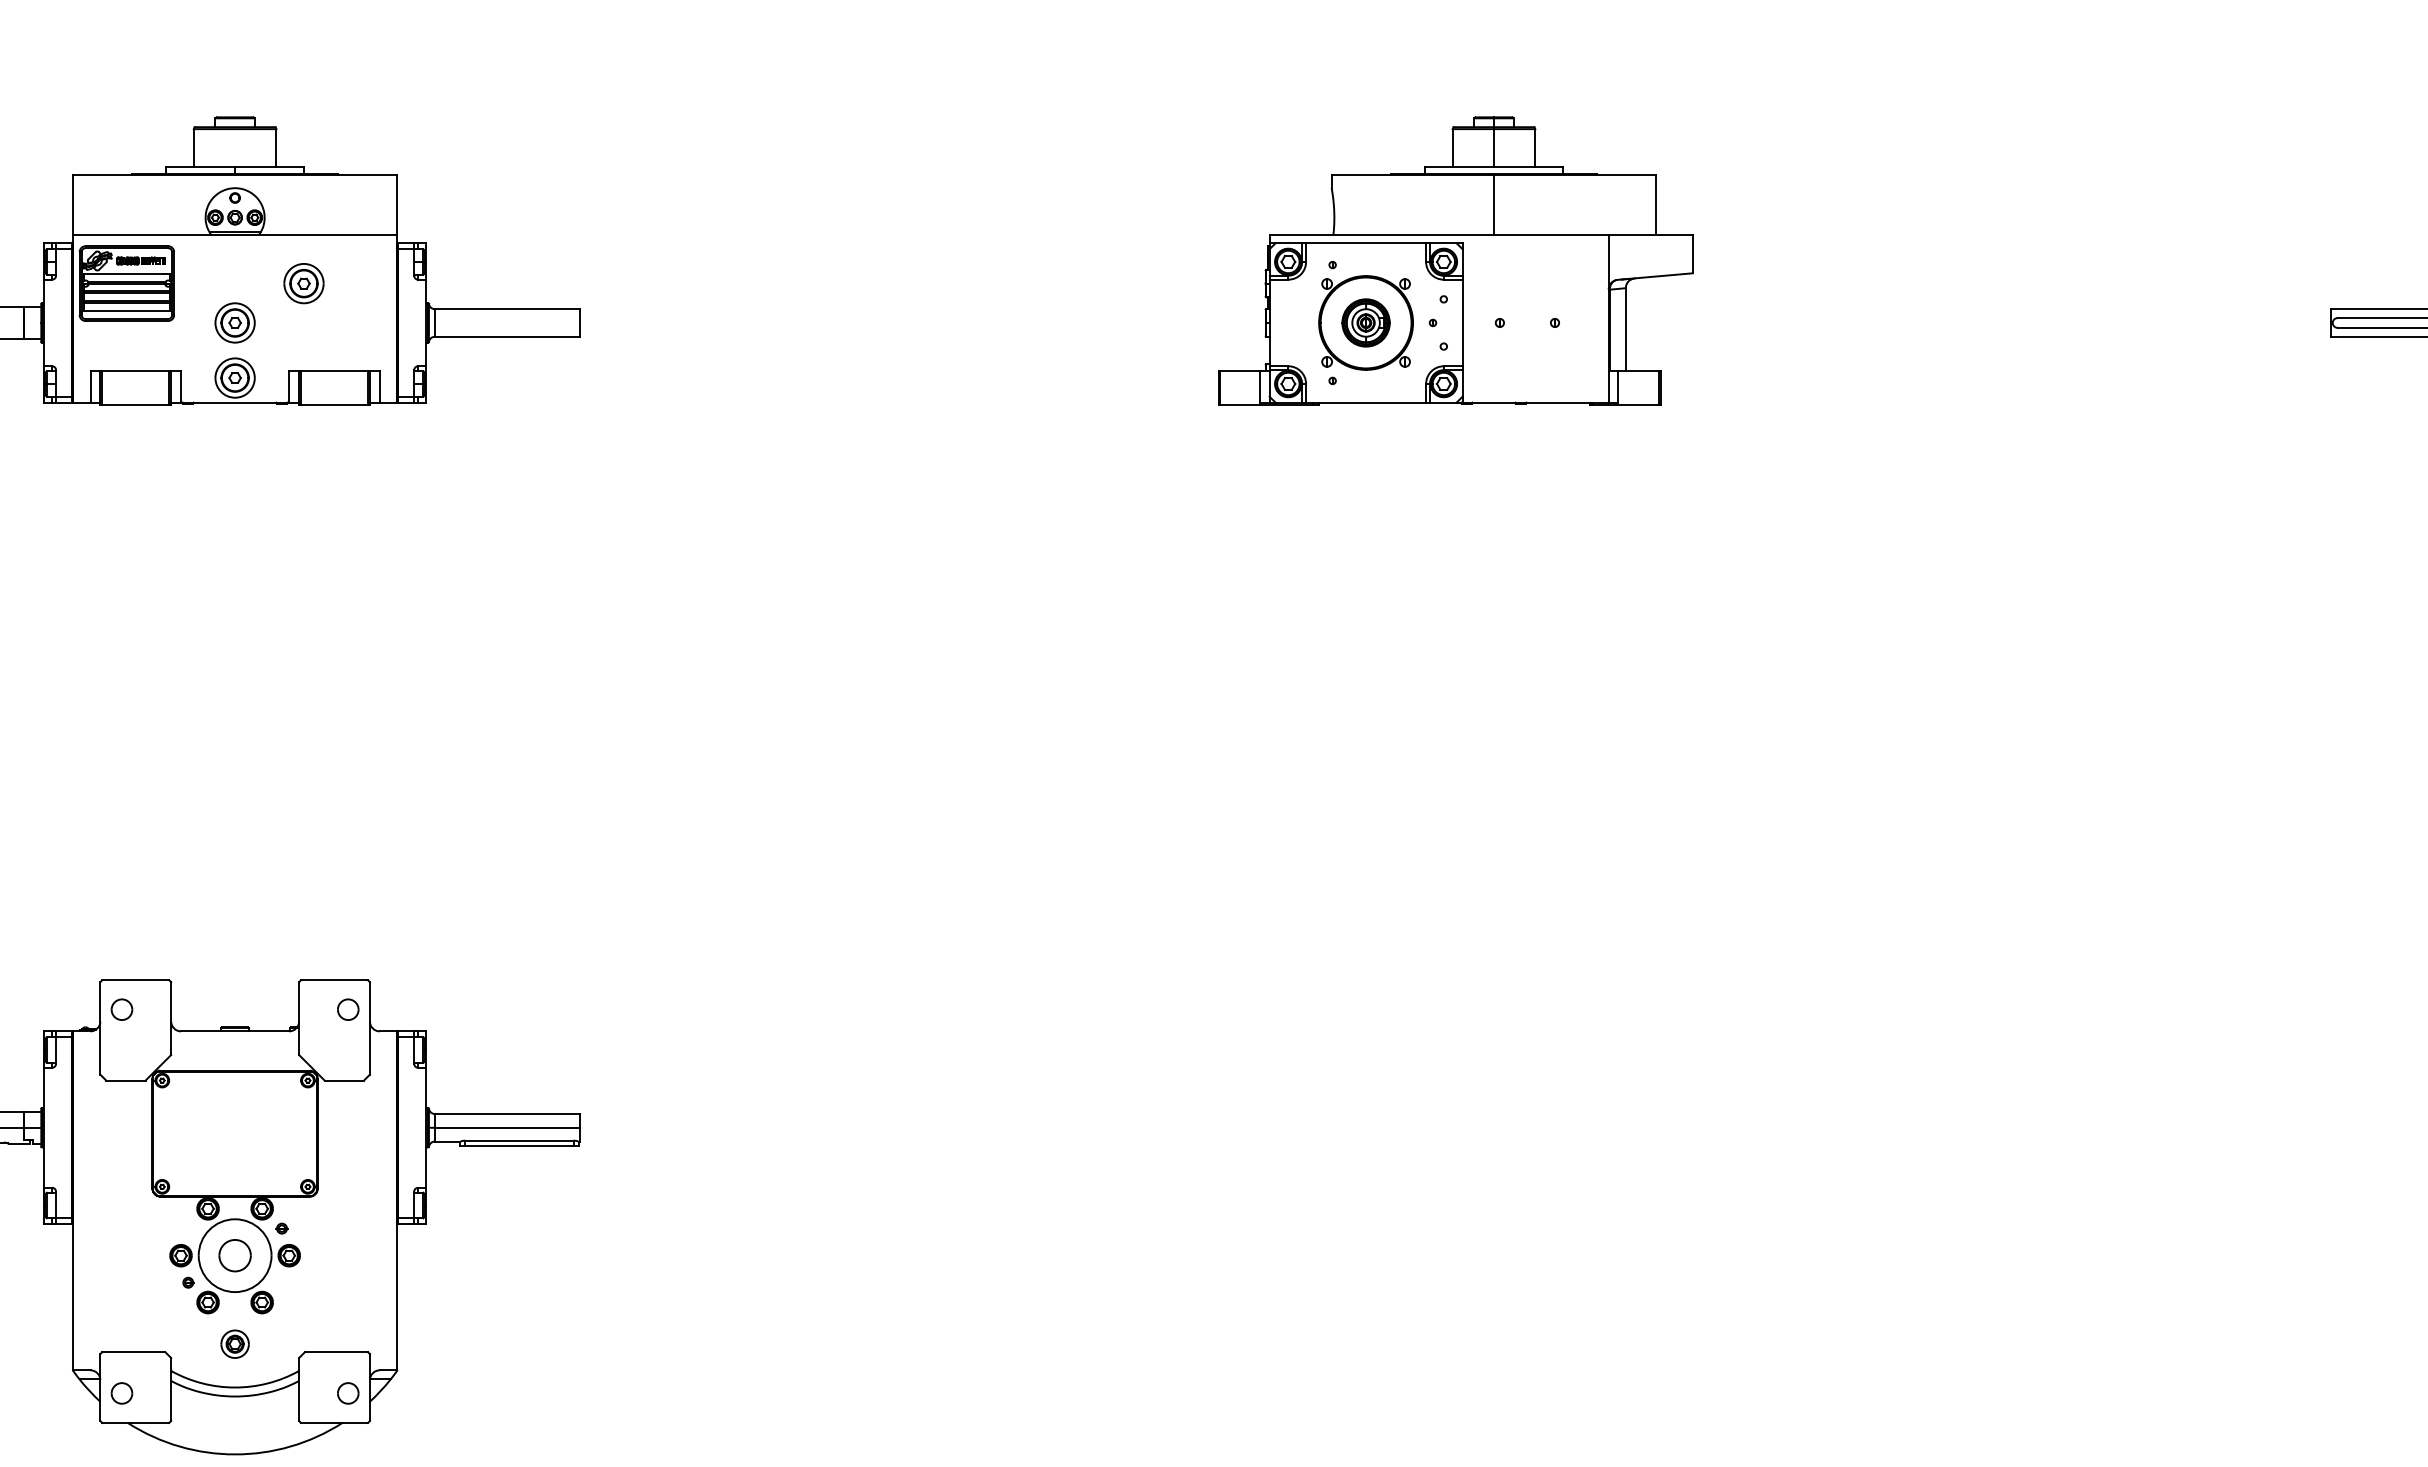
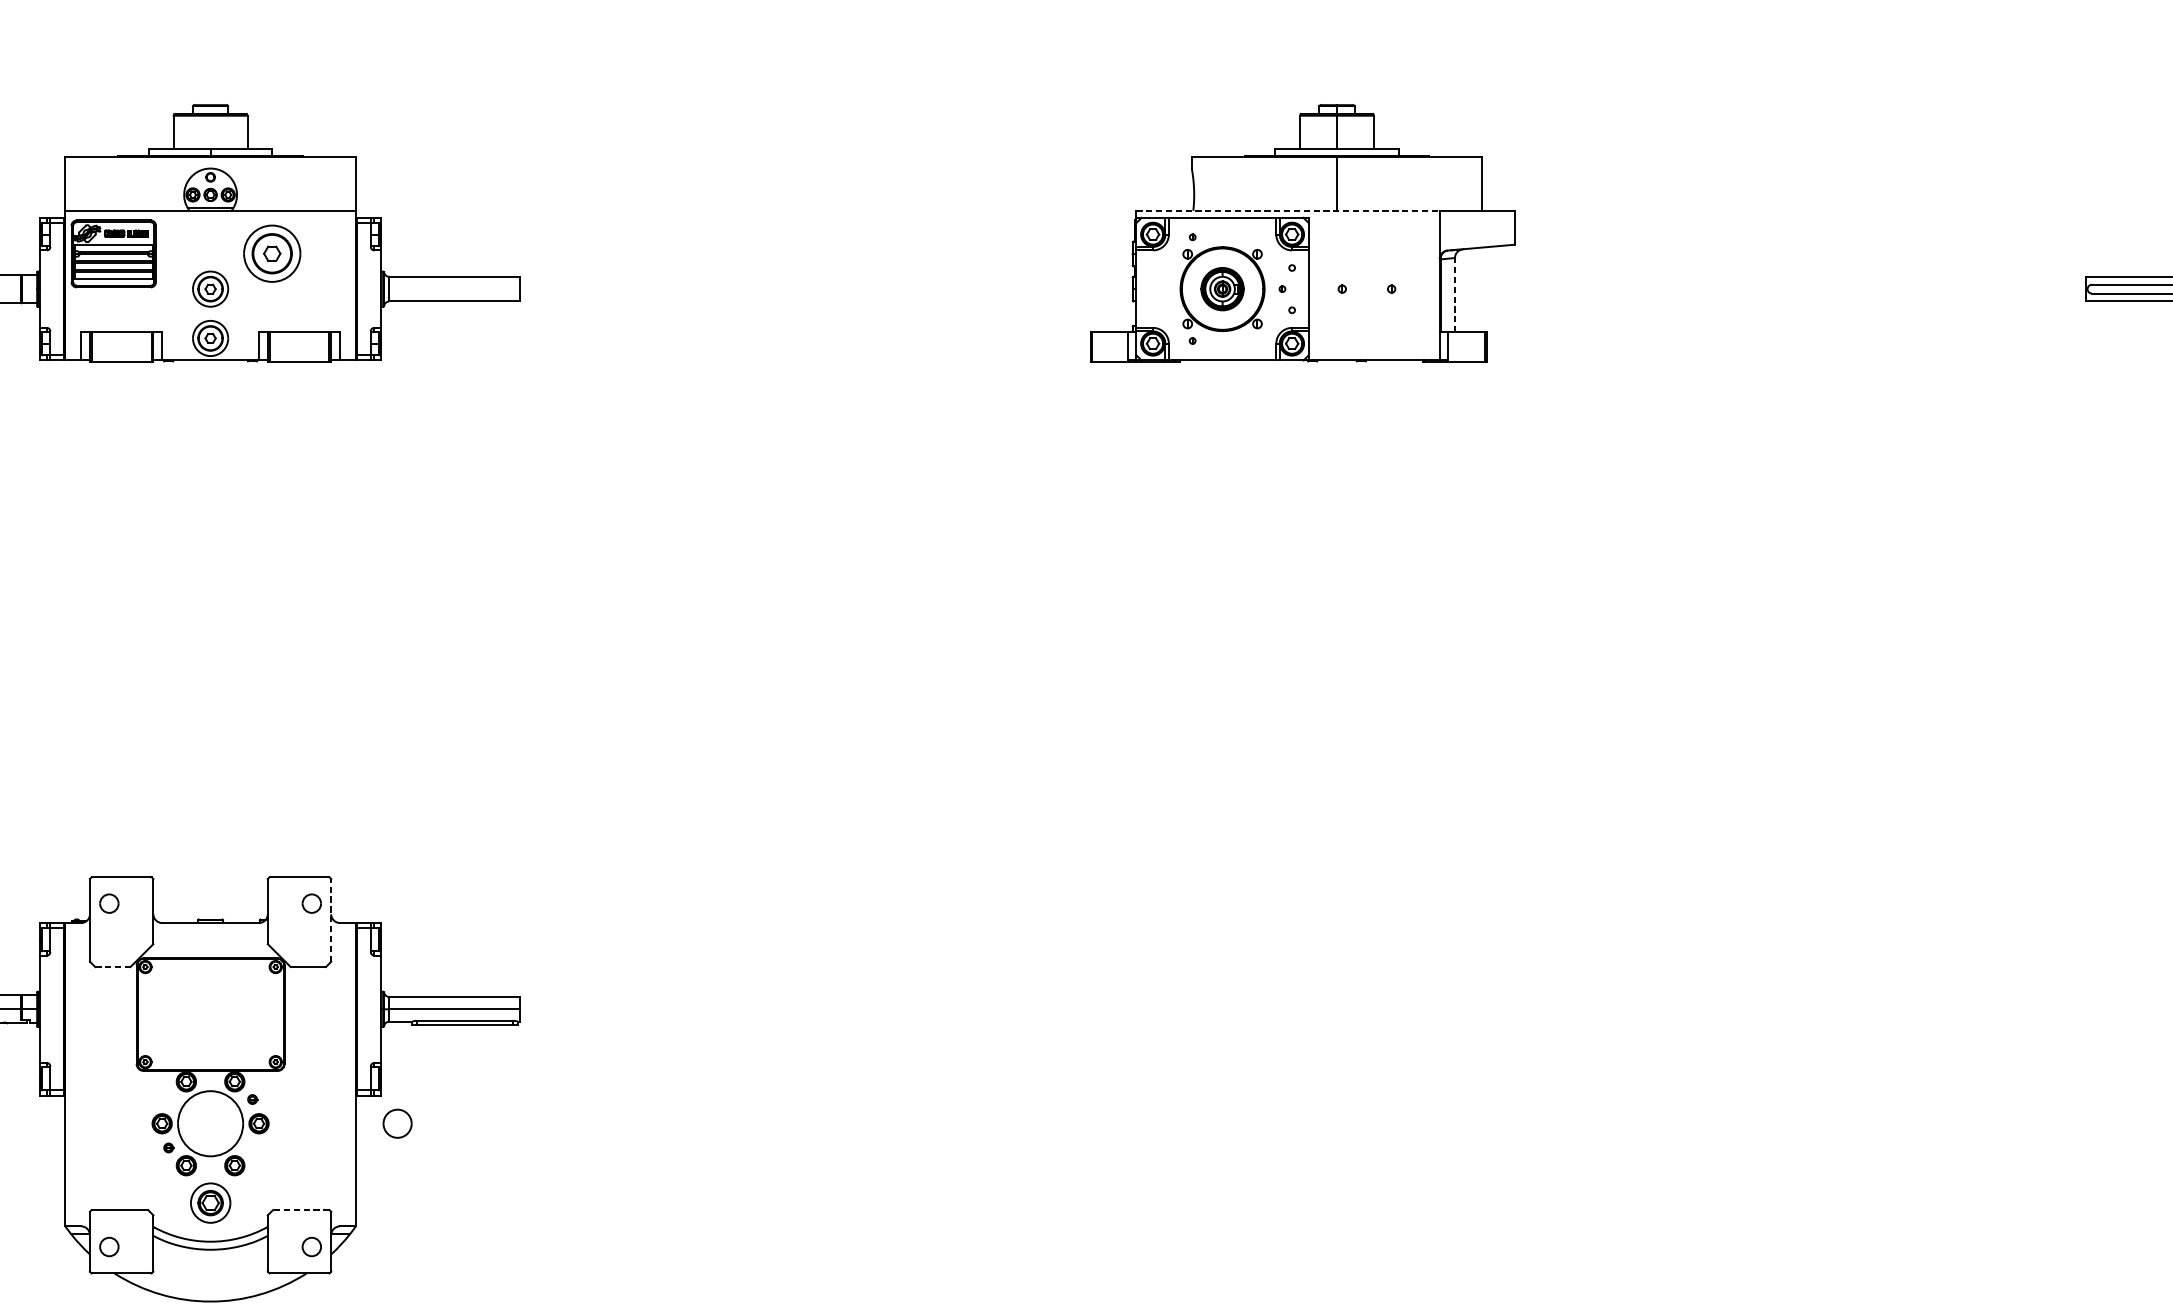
line: (1439, 235) -> (1288, 210), solid -> dashed
part: (303, 283) -> (271, 253), size x1.6
line: (1625, 329) -> (1454, 295), solid -> dashed
line: (369, 1027) -> (330, 919), solid -> dashed
line: (125, 1080) -> (112, 966), solid -> dashed
part: (234, 1255) -> (397, 1123), moved
part: (234, 1343) -> (210, 1202), size x1.6
line: (335, 1352) -> (300, 1210), solid -> dashed

